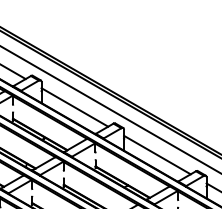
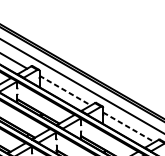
line: (75, 107) -> (65, 90), solid -> dashed
line: (157, 155) -> (128, 127), solid -> dashed

